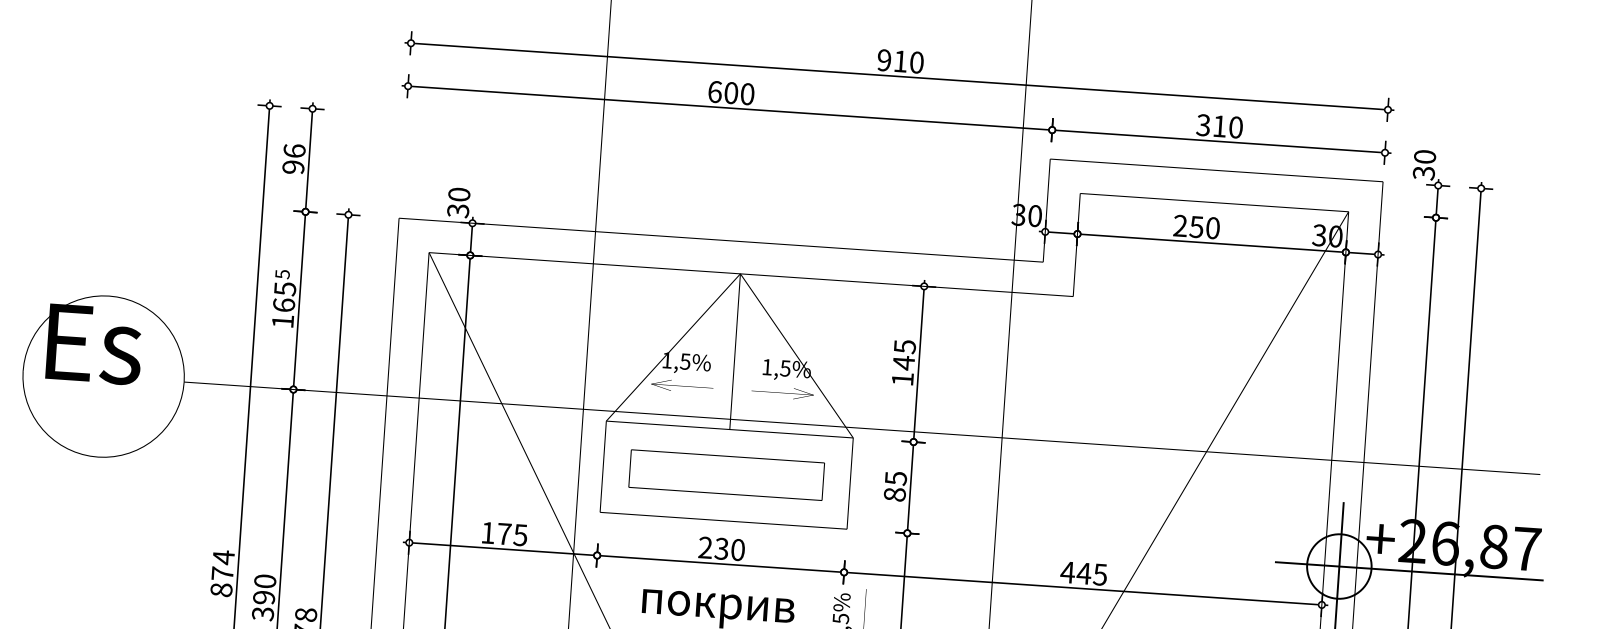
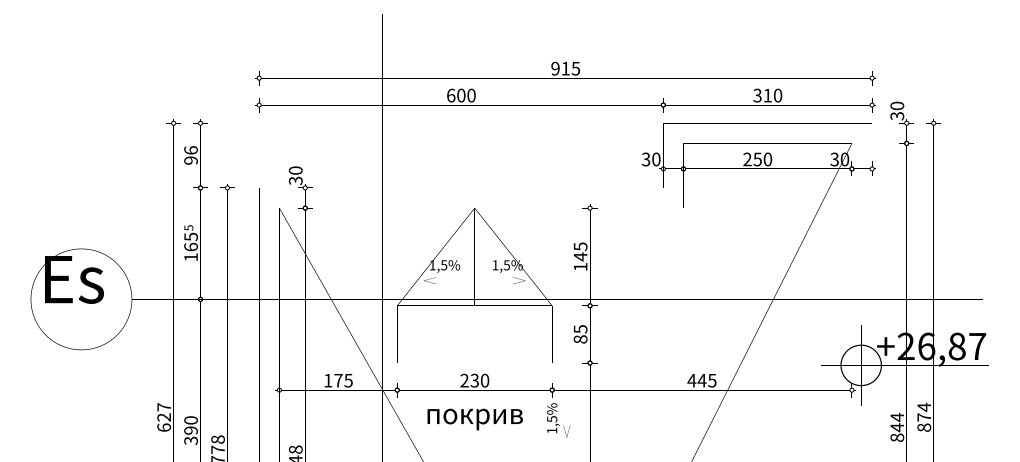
text: (916, 62) -> (575, 68), 910 -> 915
part: (727, 456) -> (474, 322), removed
text: (221, 572) -> (163, 416), 874 -> 627

